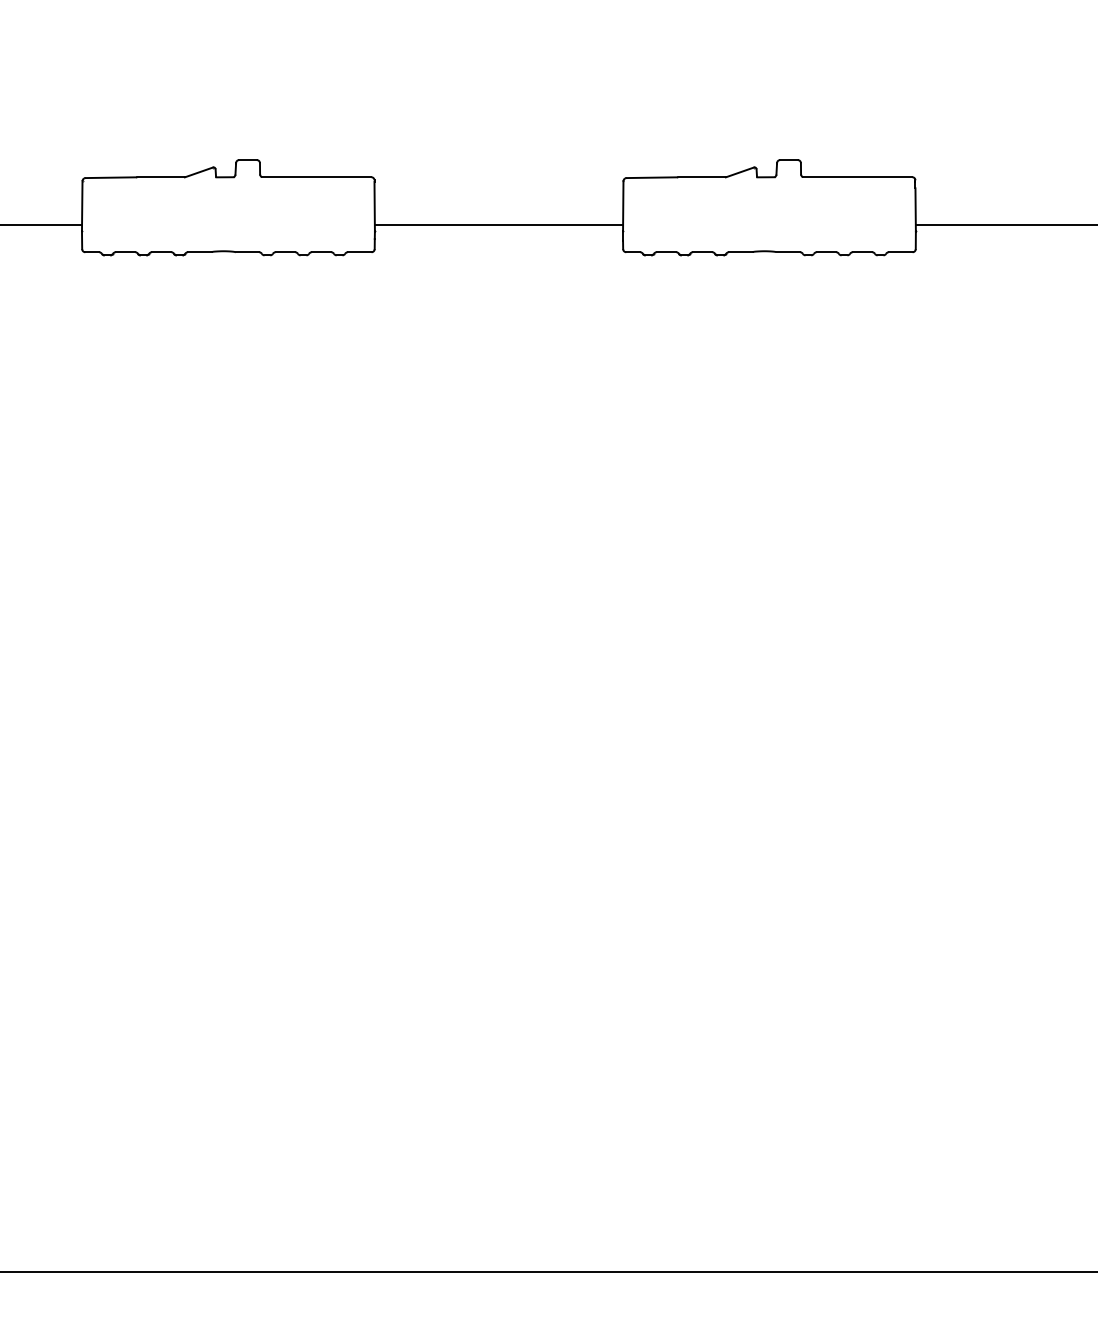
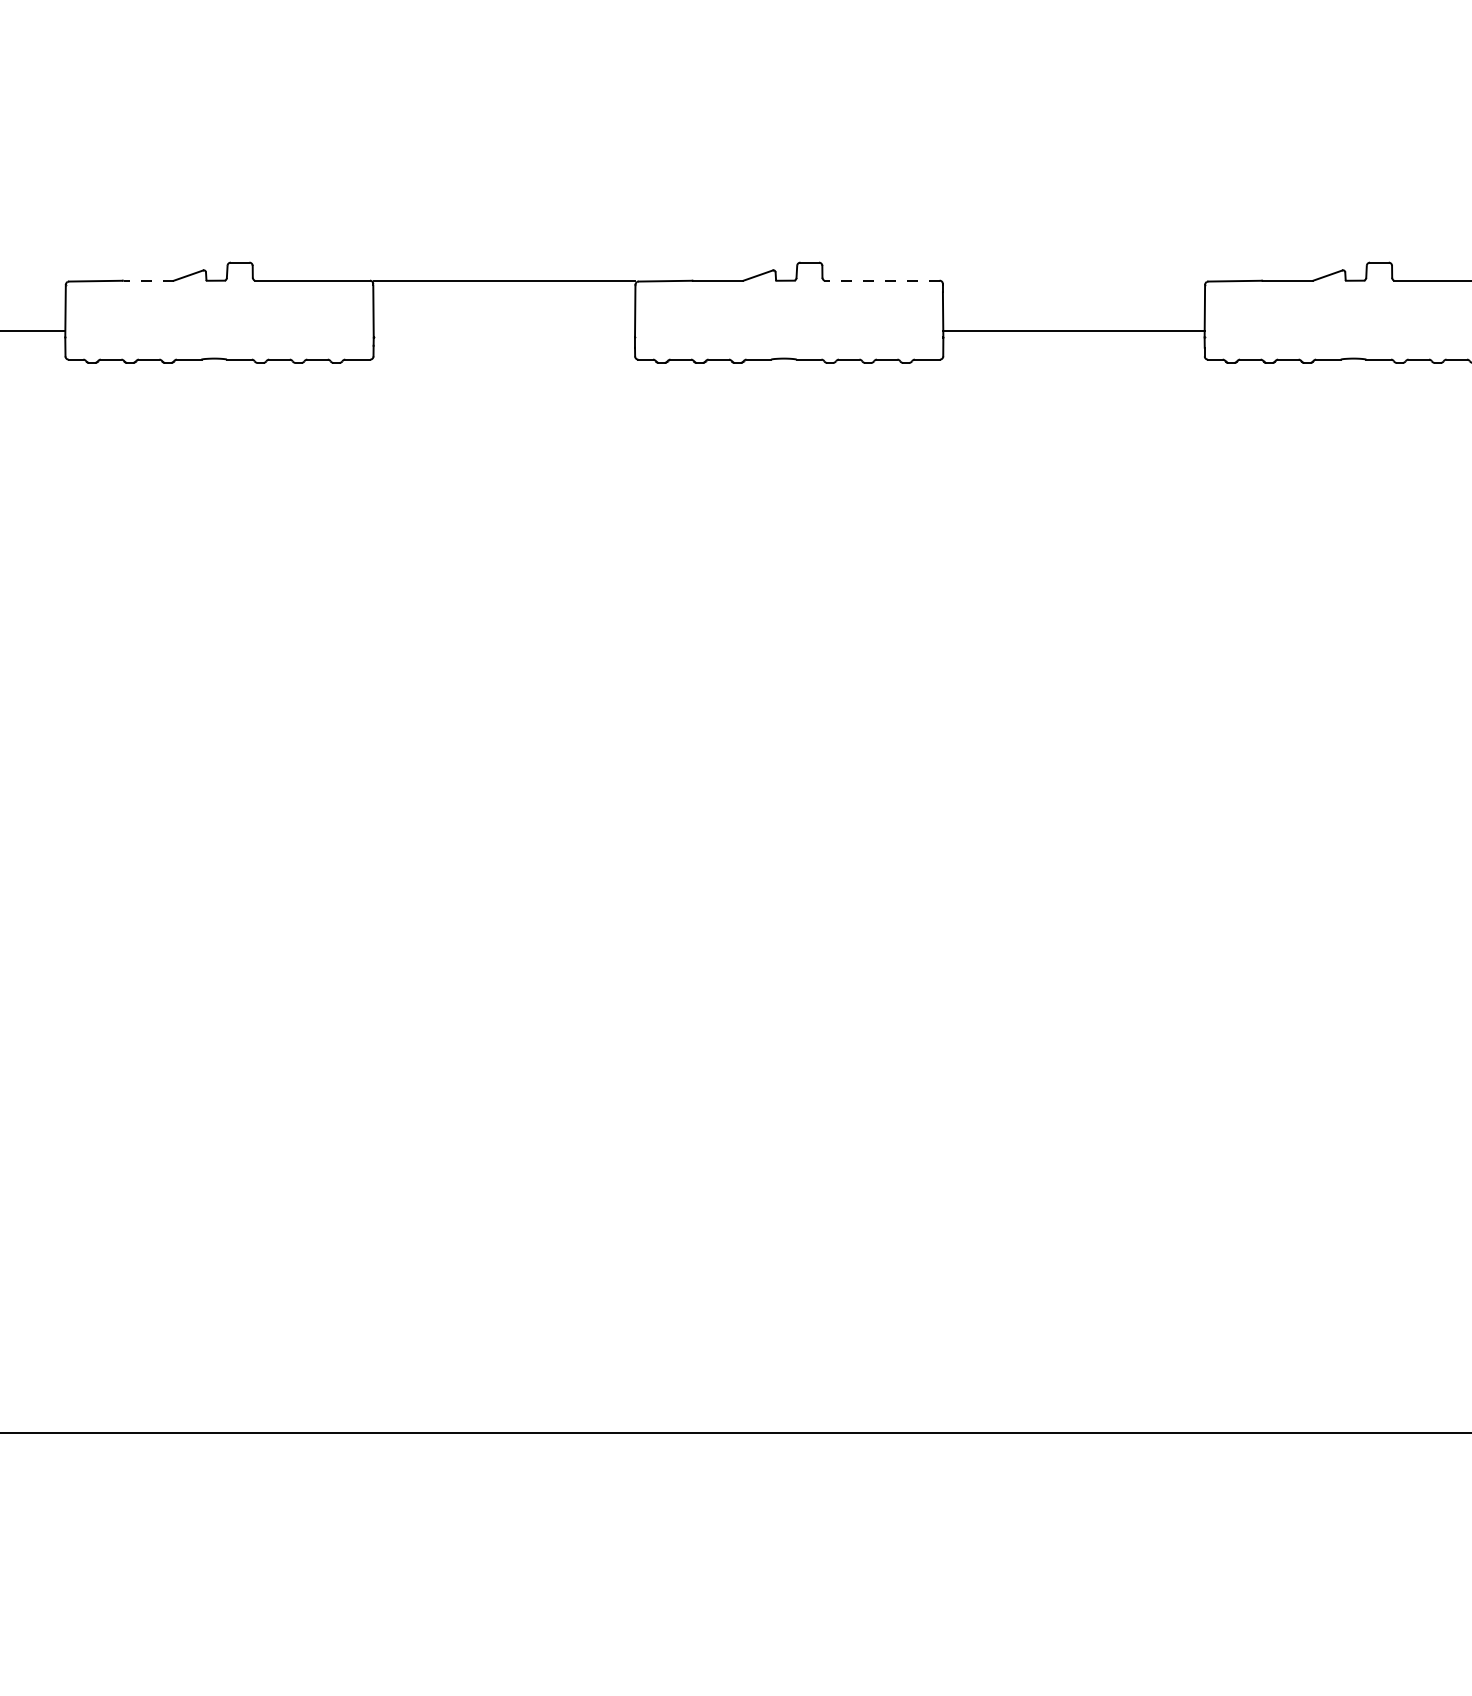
line: (161, 177) -> (148, 280), solid -> dashed
line: (858, 177) -> (882, 280), solid -> dashed
line: (499, 224) -> (504, 280), moved

